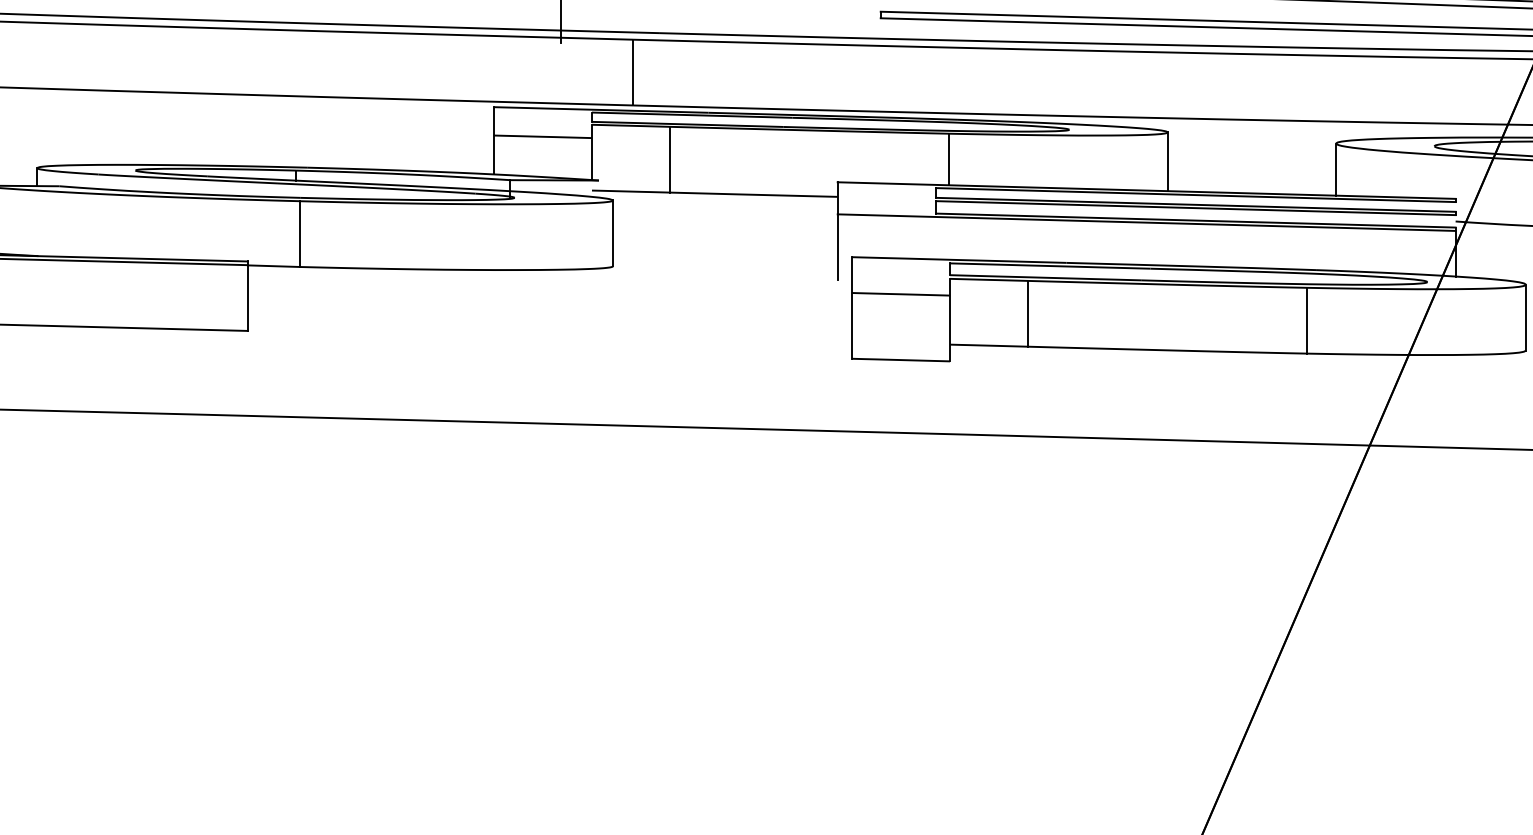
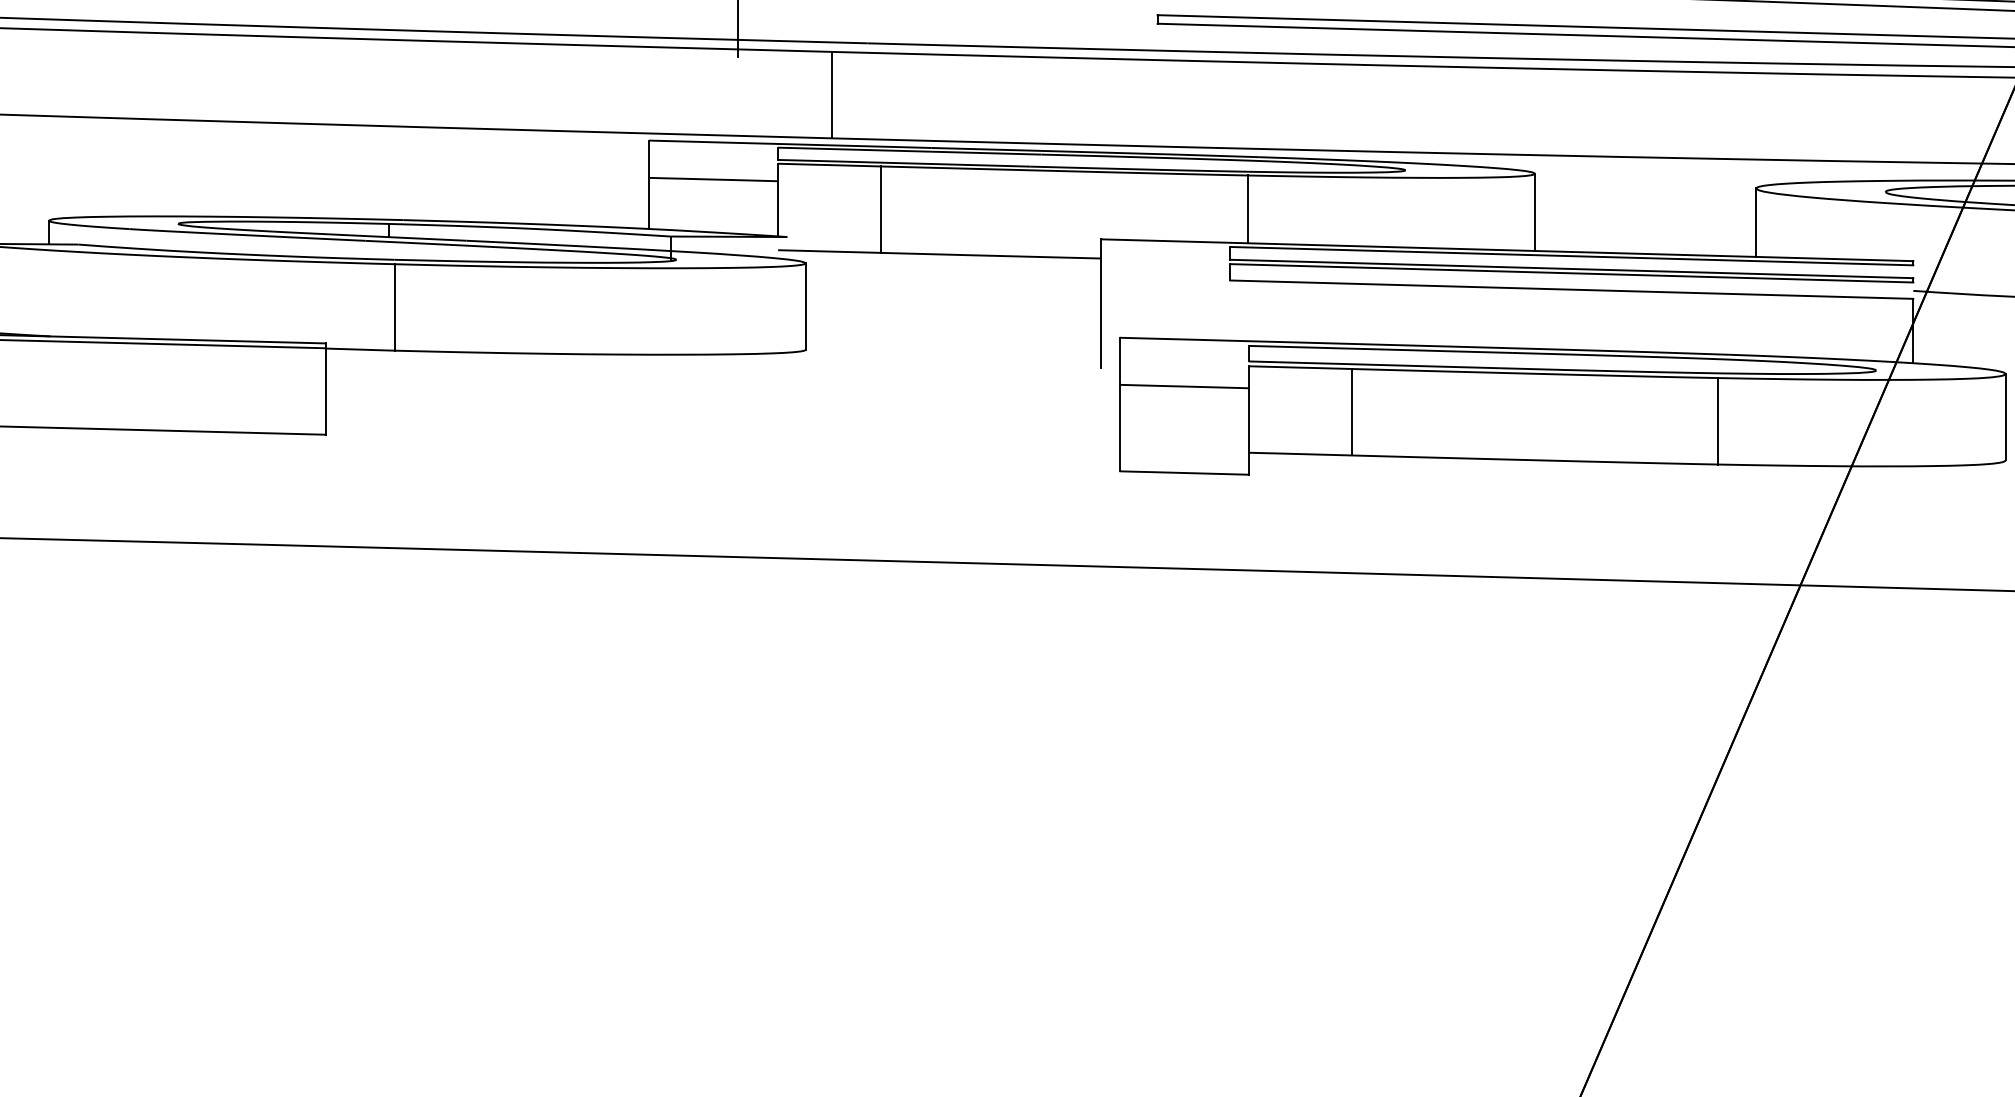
line: (1146, 222) -> (1507, 292), removed

